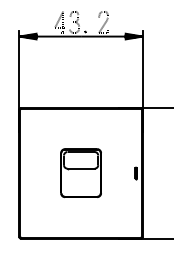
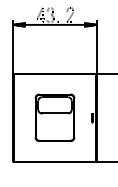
part: (80, 172) -> (54, 117), size x1.43

